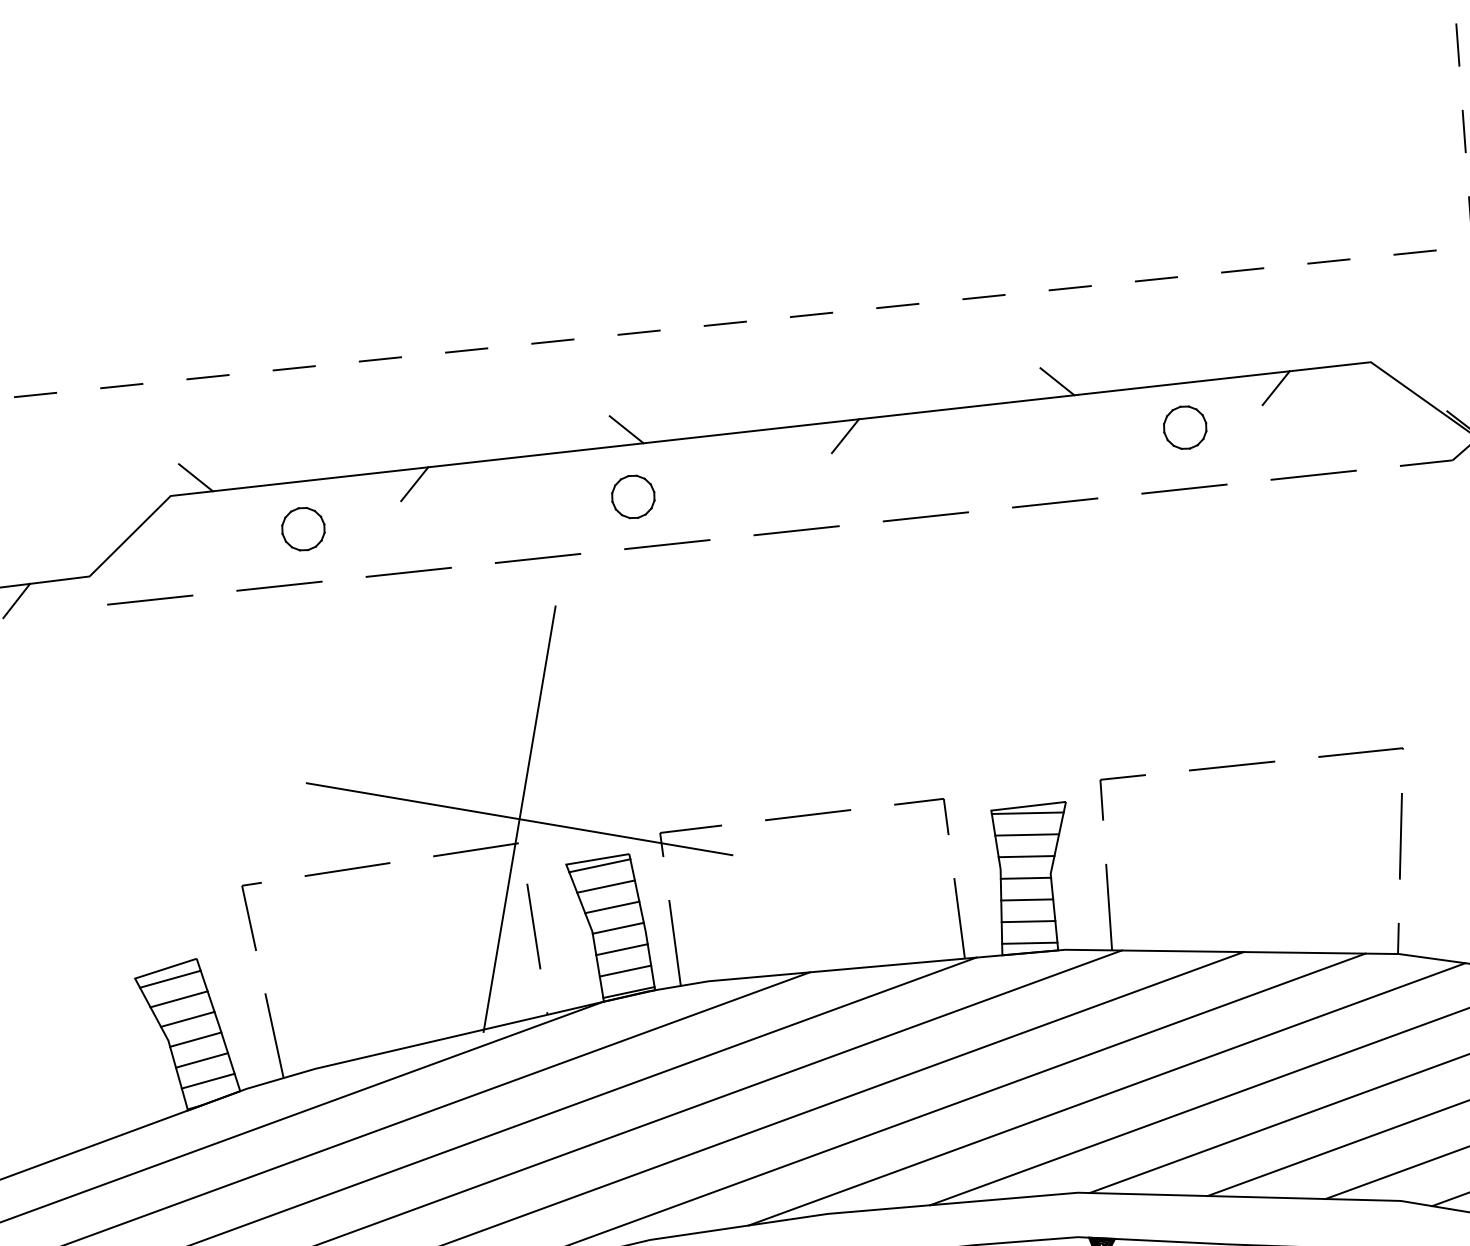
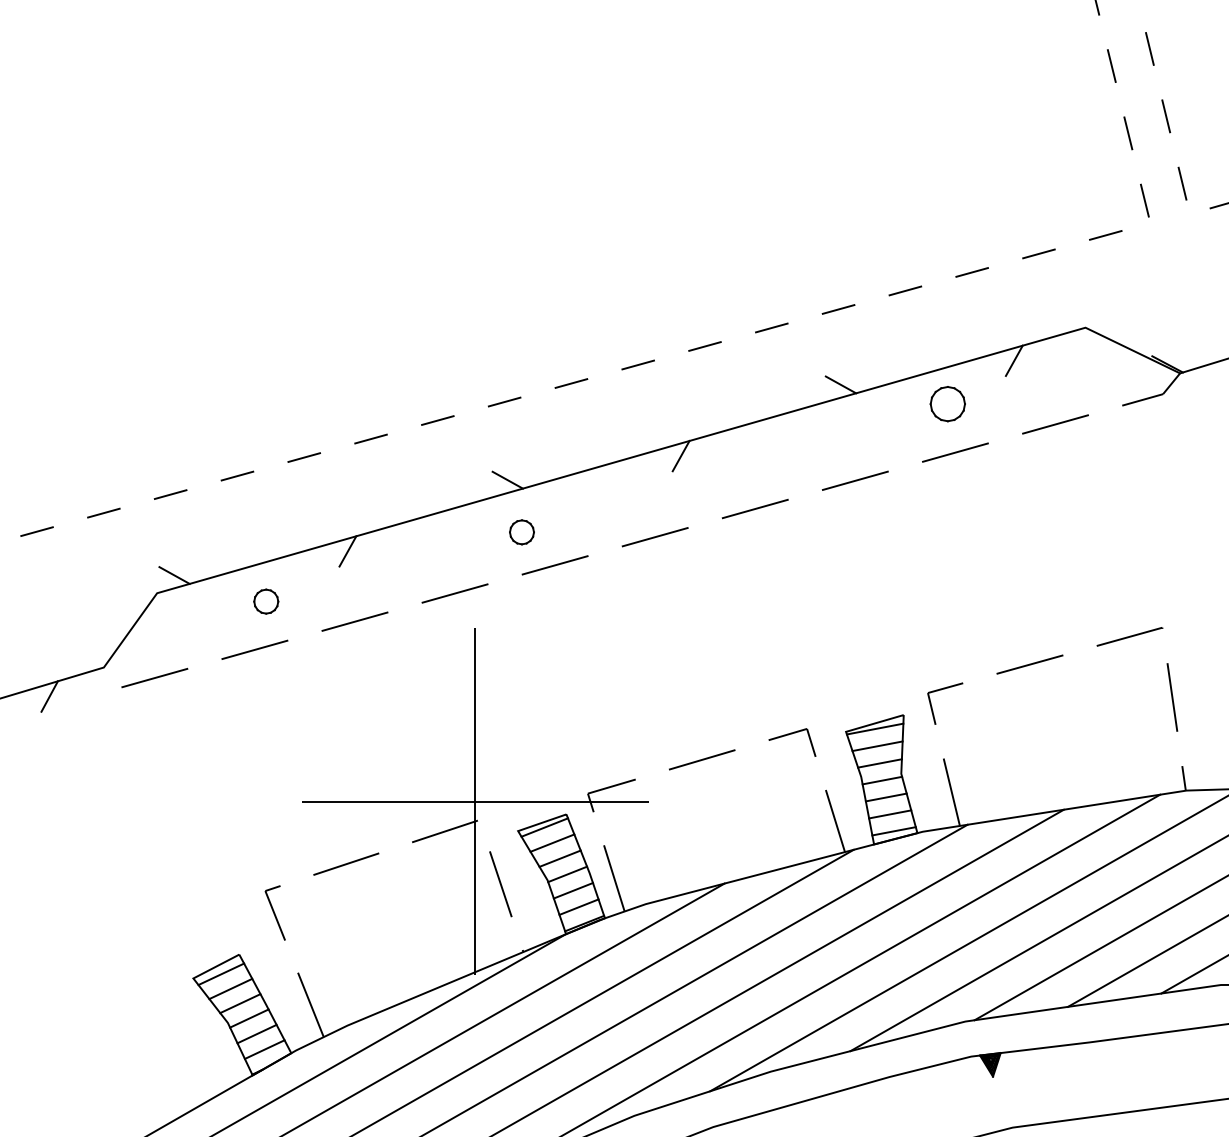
part: (632, 497) -> (521, 532), size x0.7
part: (303, 528) -> (266, 601), size x0.7

